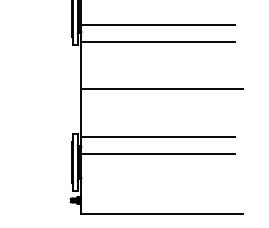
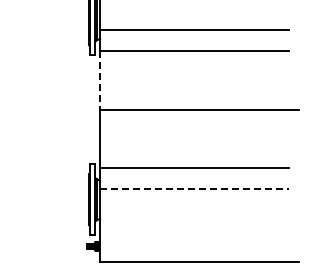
line: (81, 65) -> (100, 80), solid -> dashed
line: (158, 154) -> (195, 189), solid -> dashed

